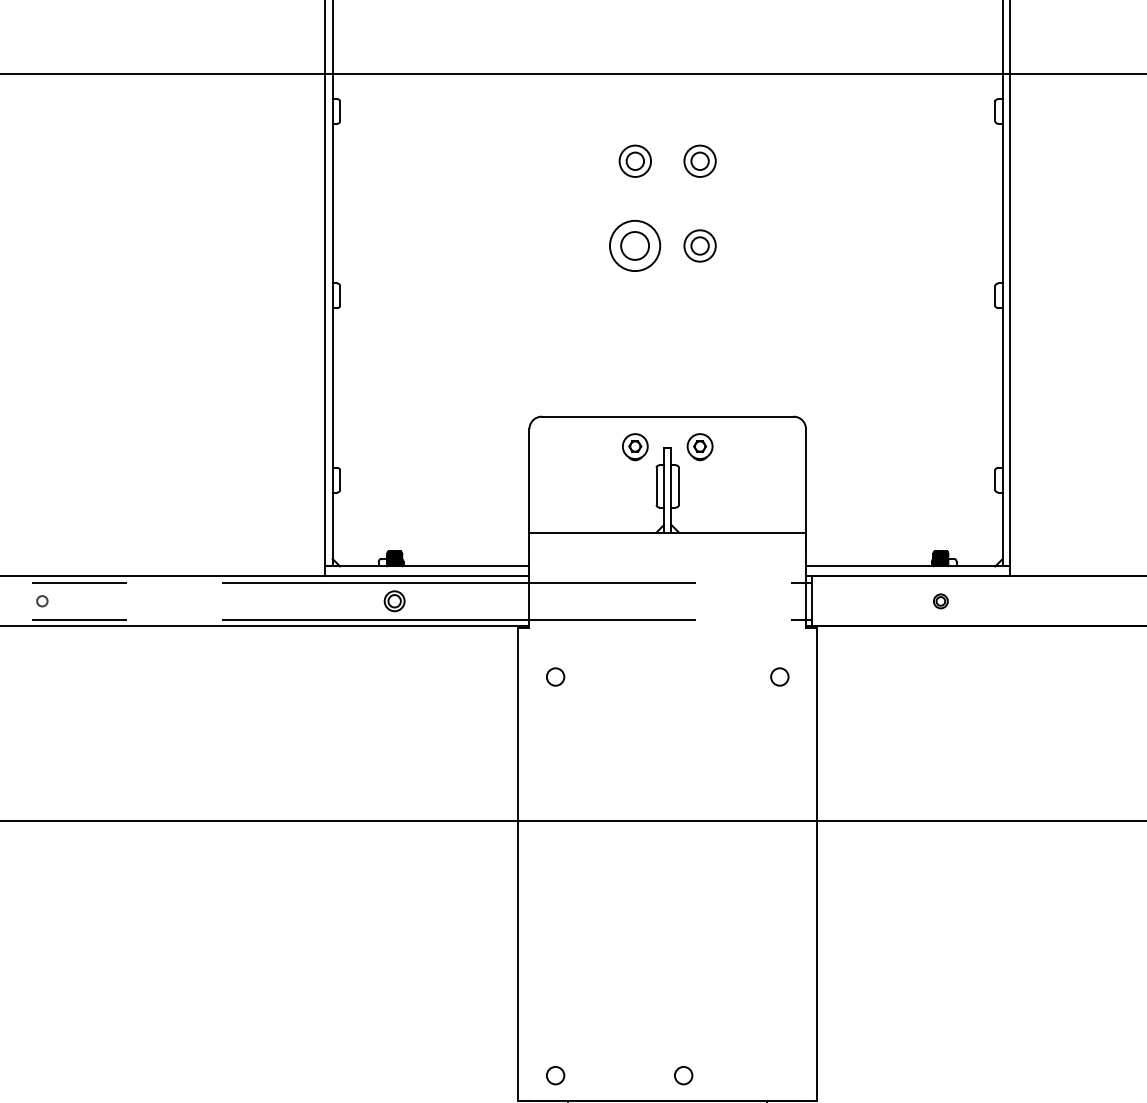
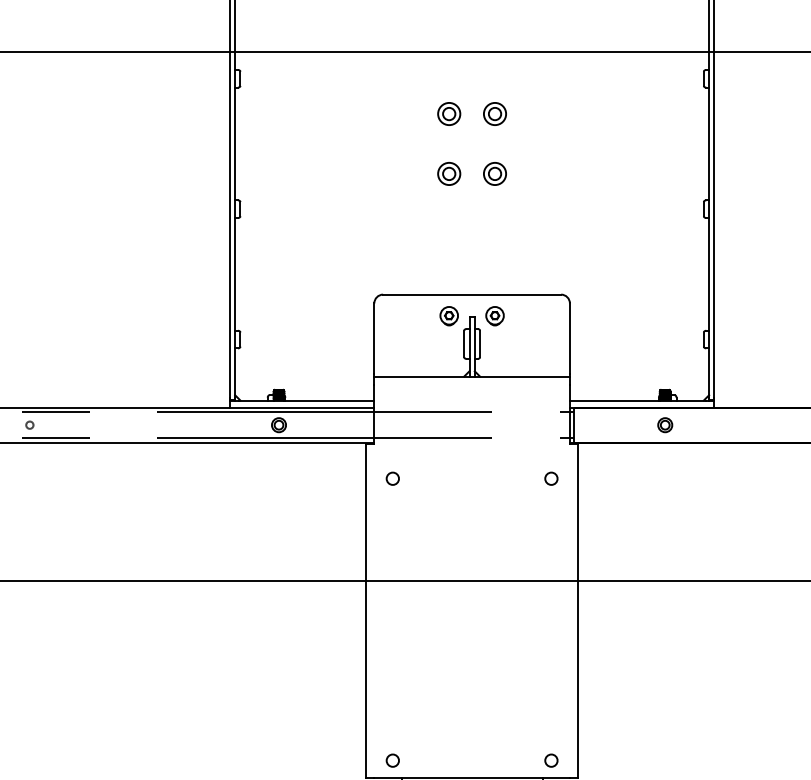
part: (635, 245) -> (449, 173), size x0.62
part: (941, 601) -> (665, 425), size x1.43
circle: (683, 1075) -> (551, 760), moved

